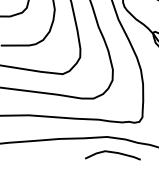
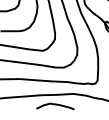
curve: (113, 153) -> (55, 105), moved

